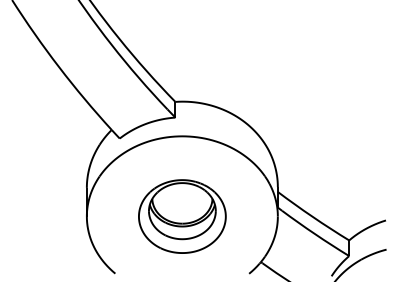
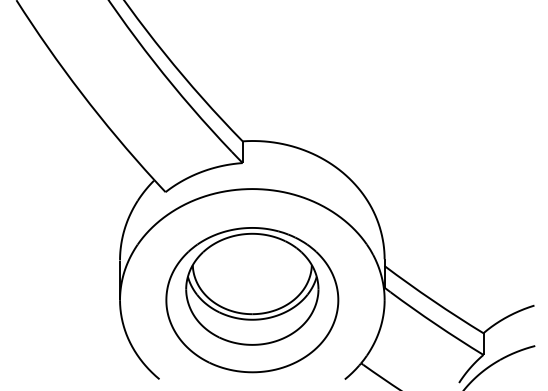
part: (182, 216) -> (252, 300), size x1.43

